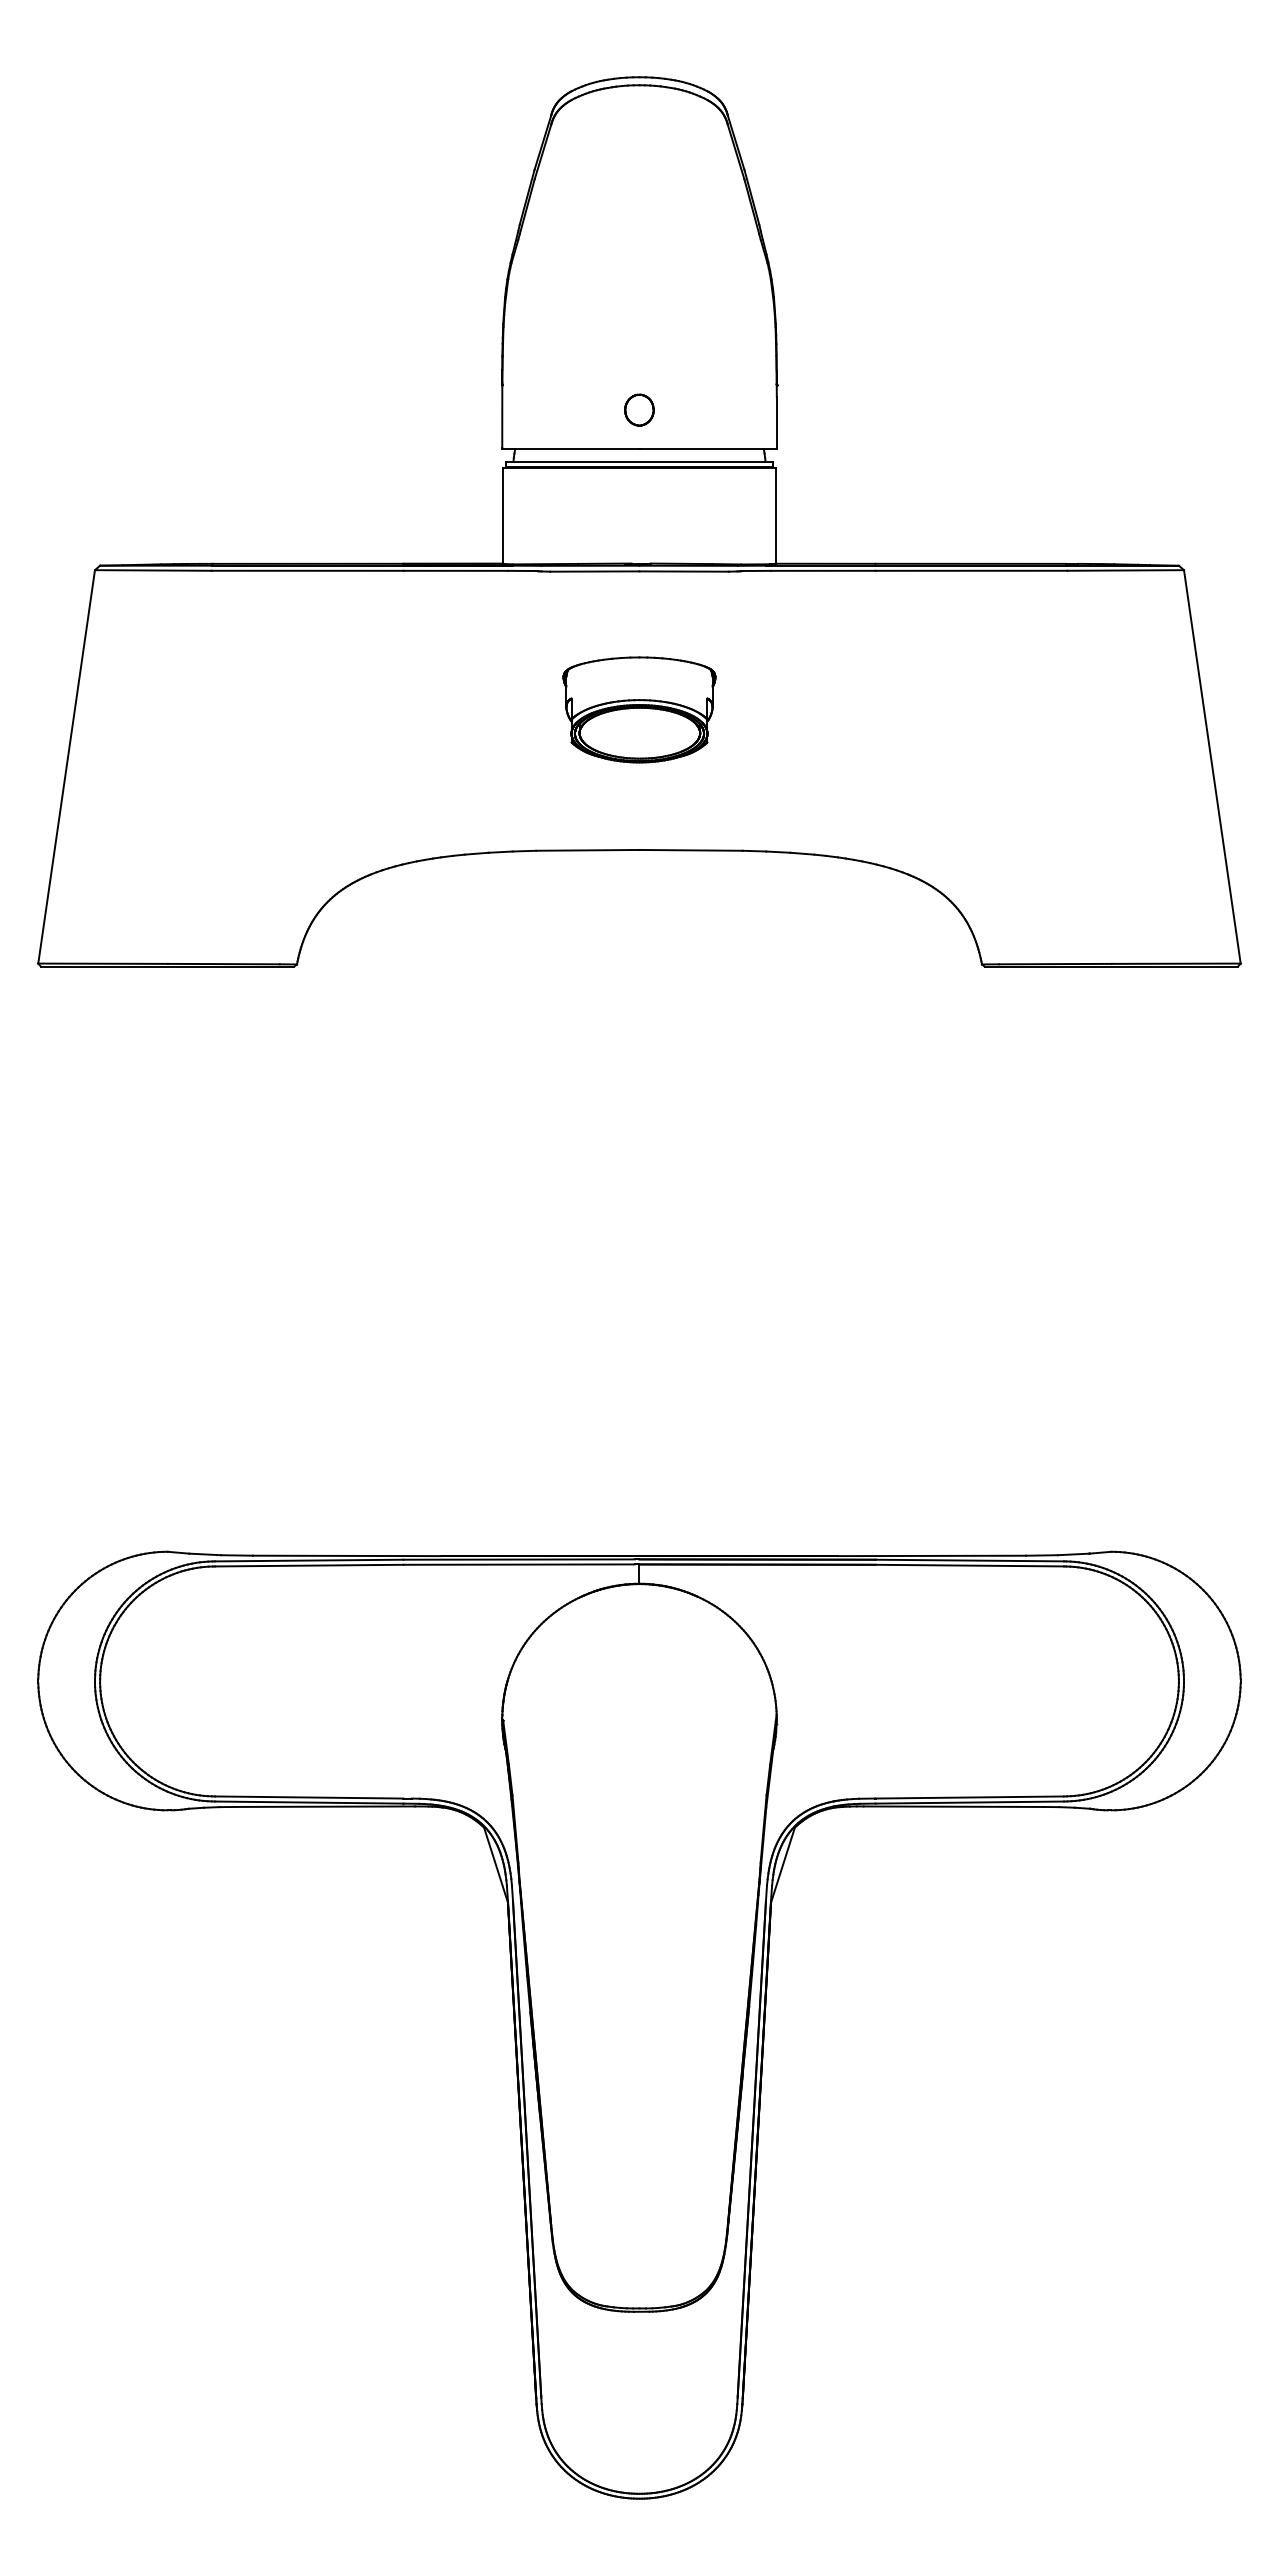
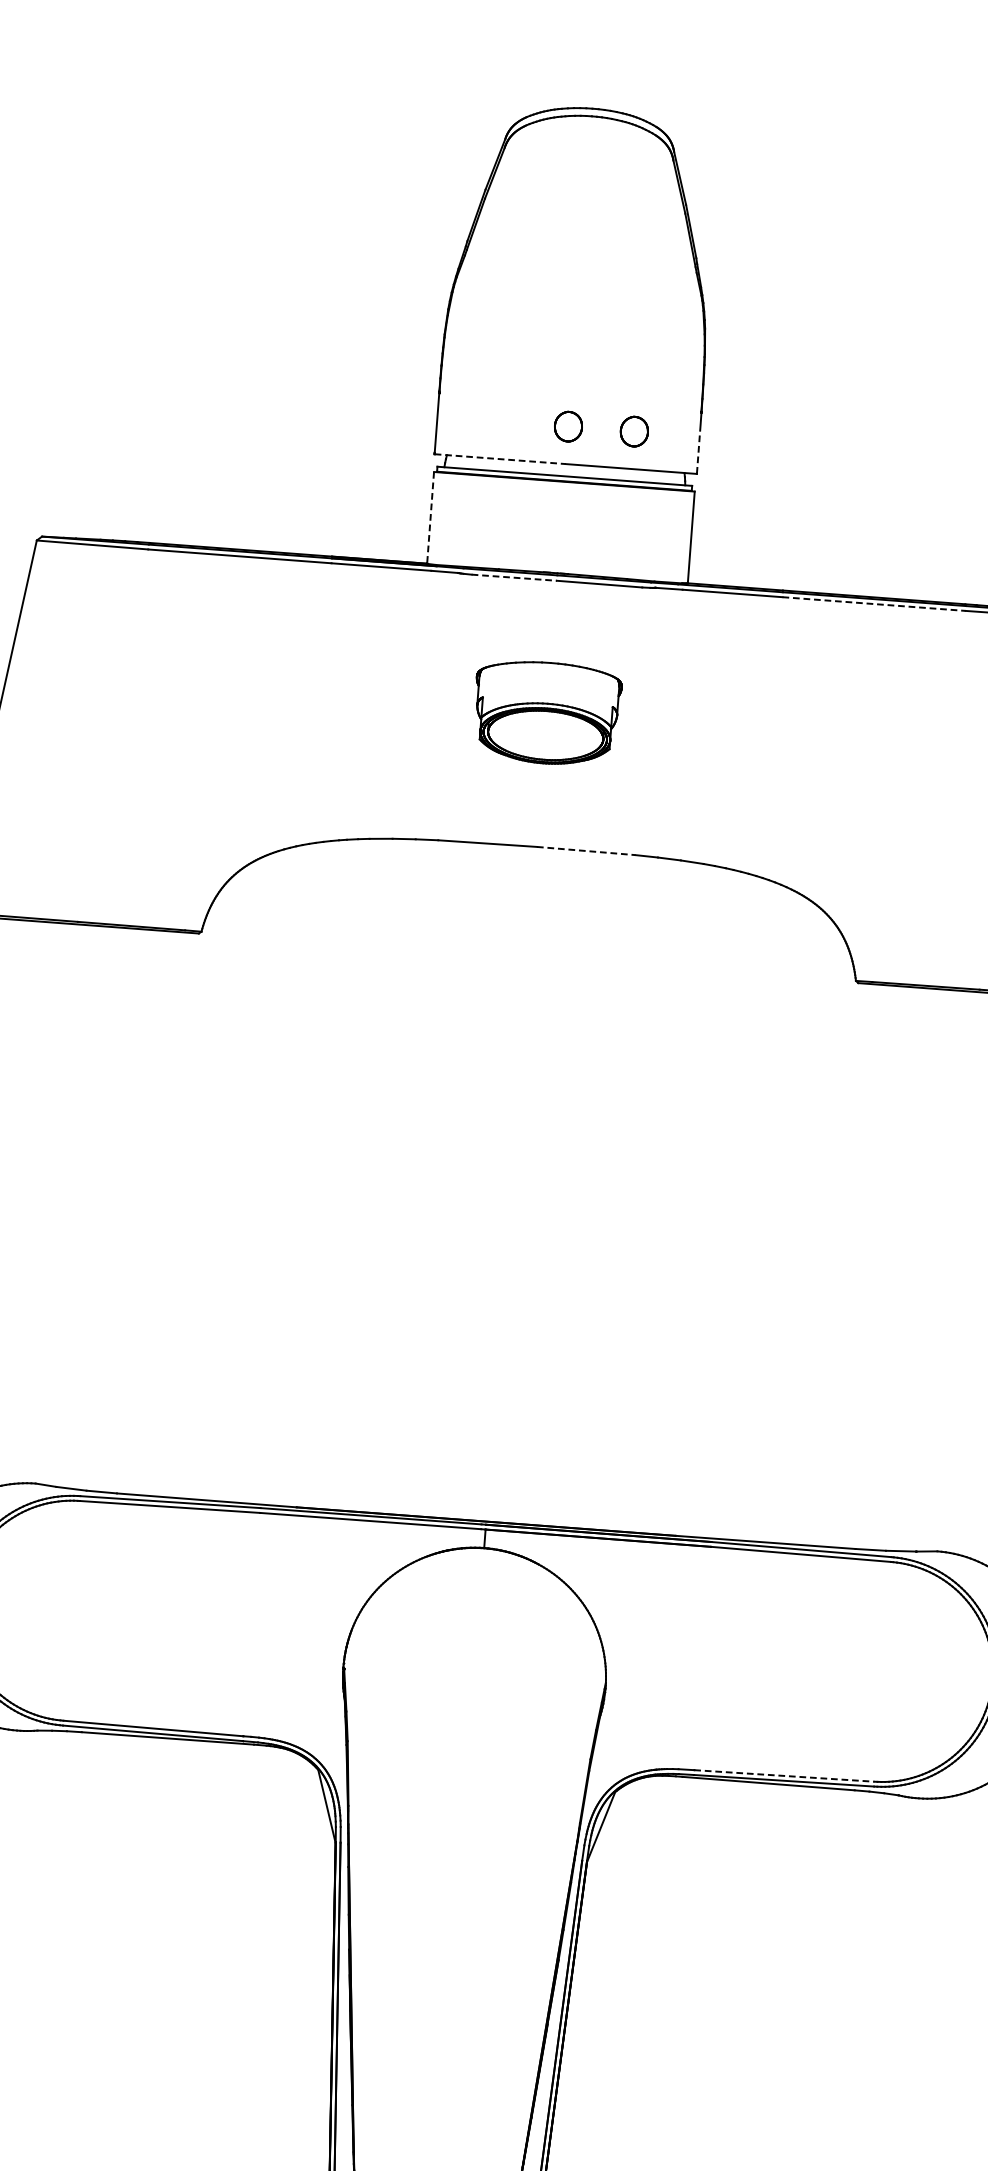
part: (708, 409) -> (634, 431), added
line: (776, 422) -> (698, 448), solid -> dashed
line: (570, 449) -> (499, 459), solid -> dashed
line: (503, 516) -> (430, 518), solid -> dashed
line: (971, 570) -> (874, 603), solid -> dashed
line: (594, 571) -> (513, 577), solid -> dashed
line: (691, 850) -> (586, 851), solid -> dashed
line: (970, 1797) -> (785, 1775), solid -> dashed

